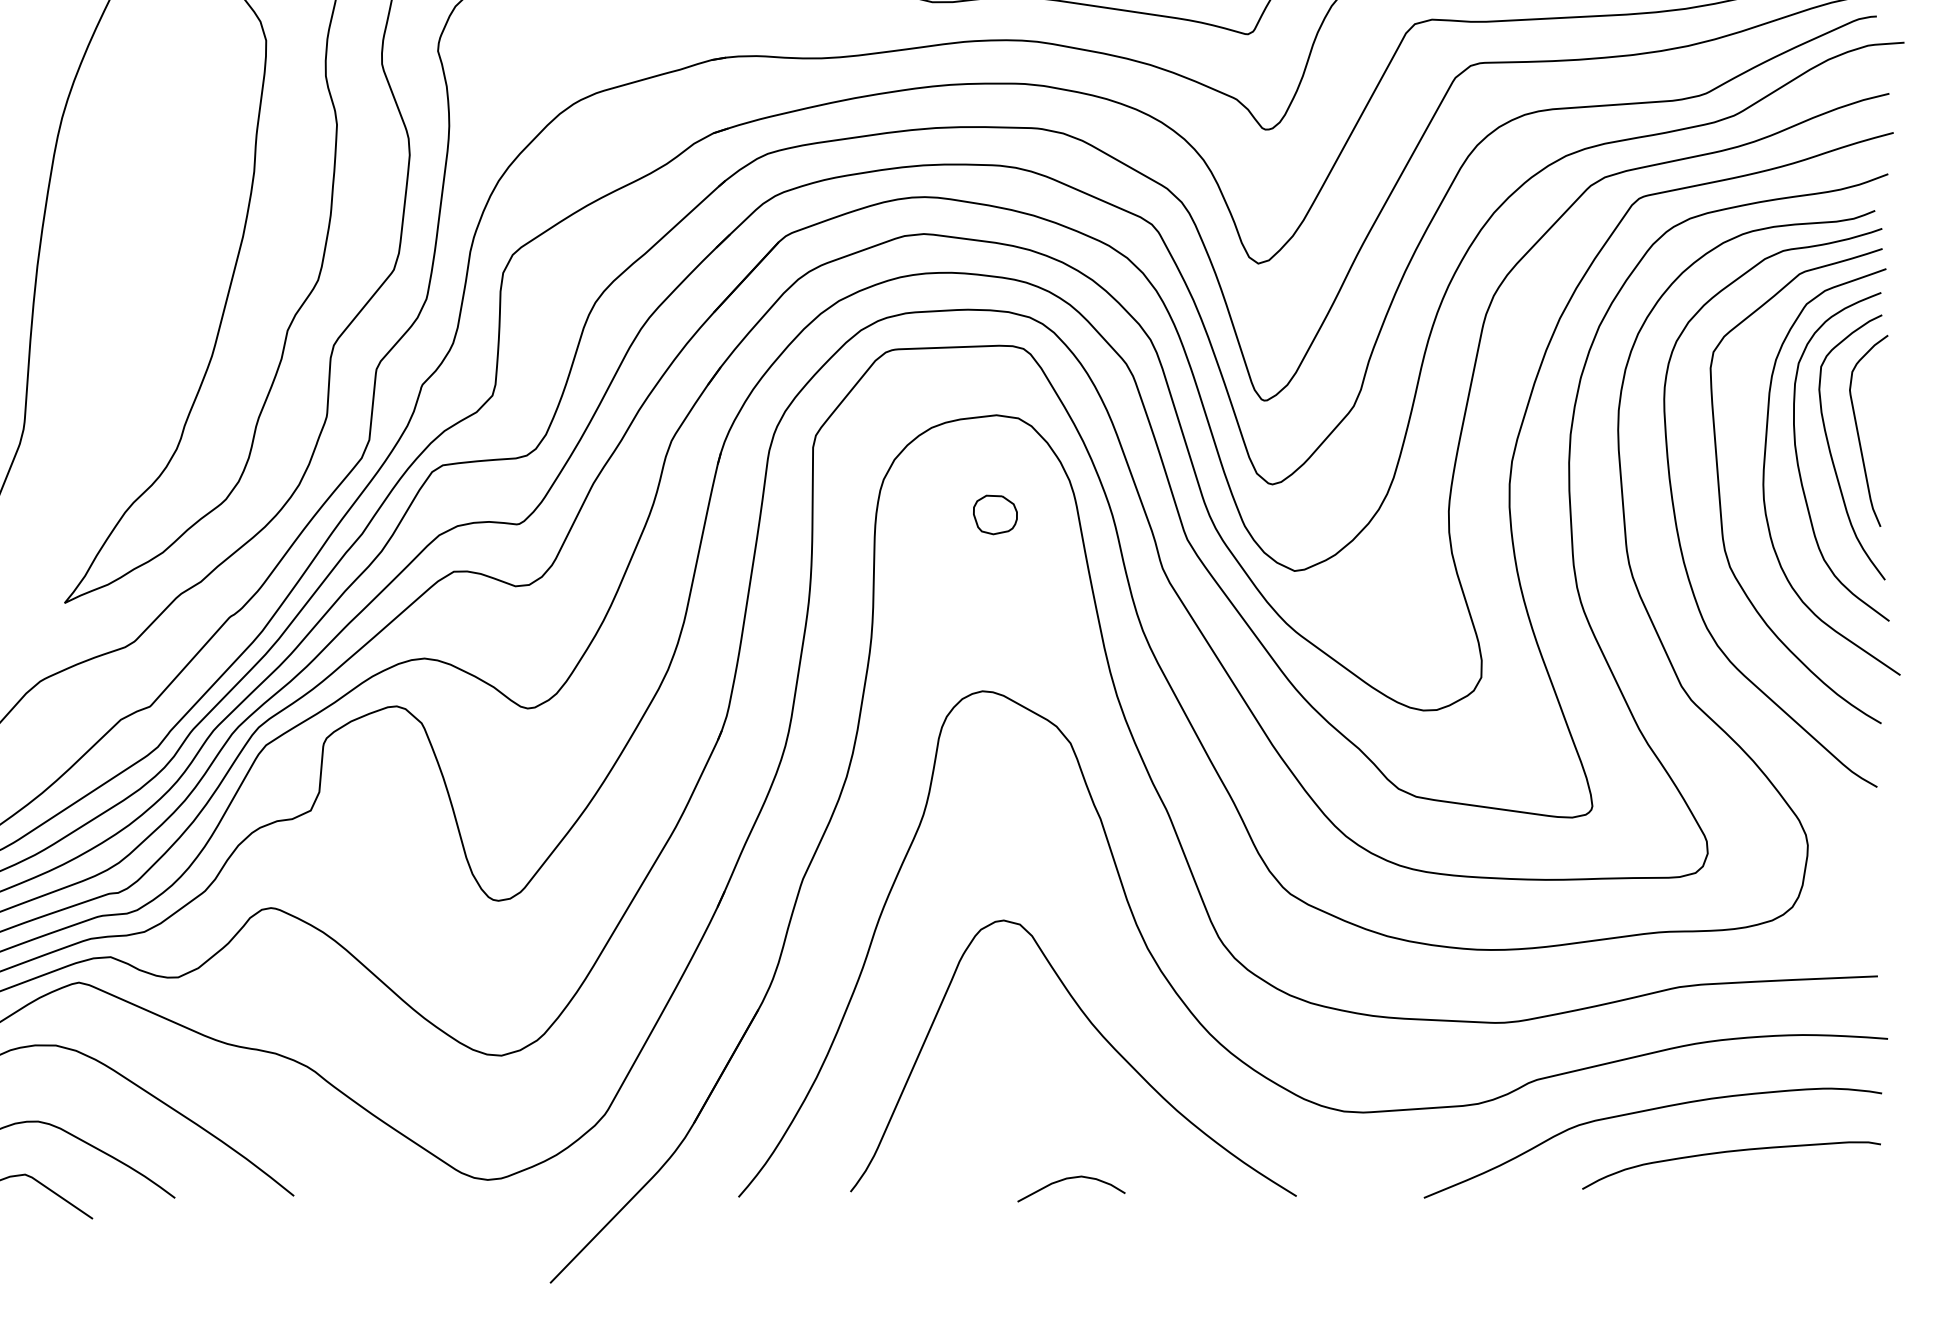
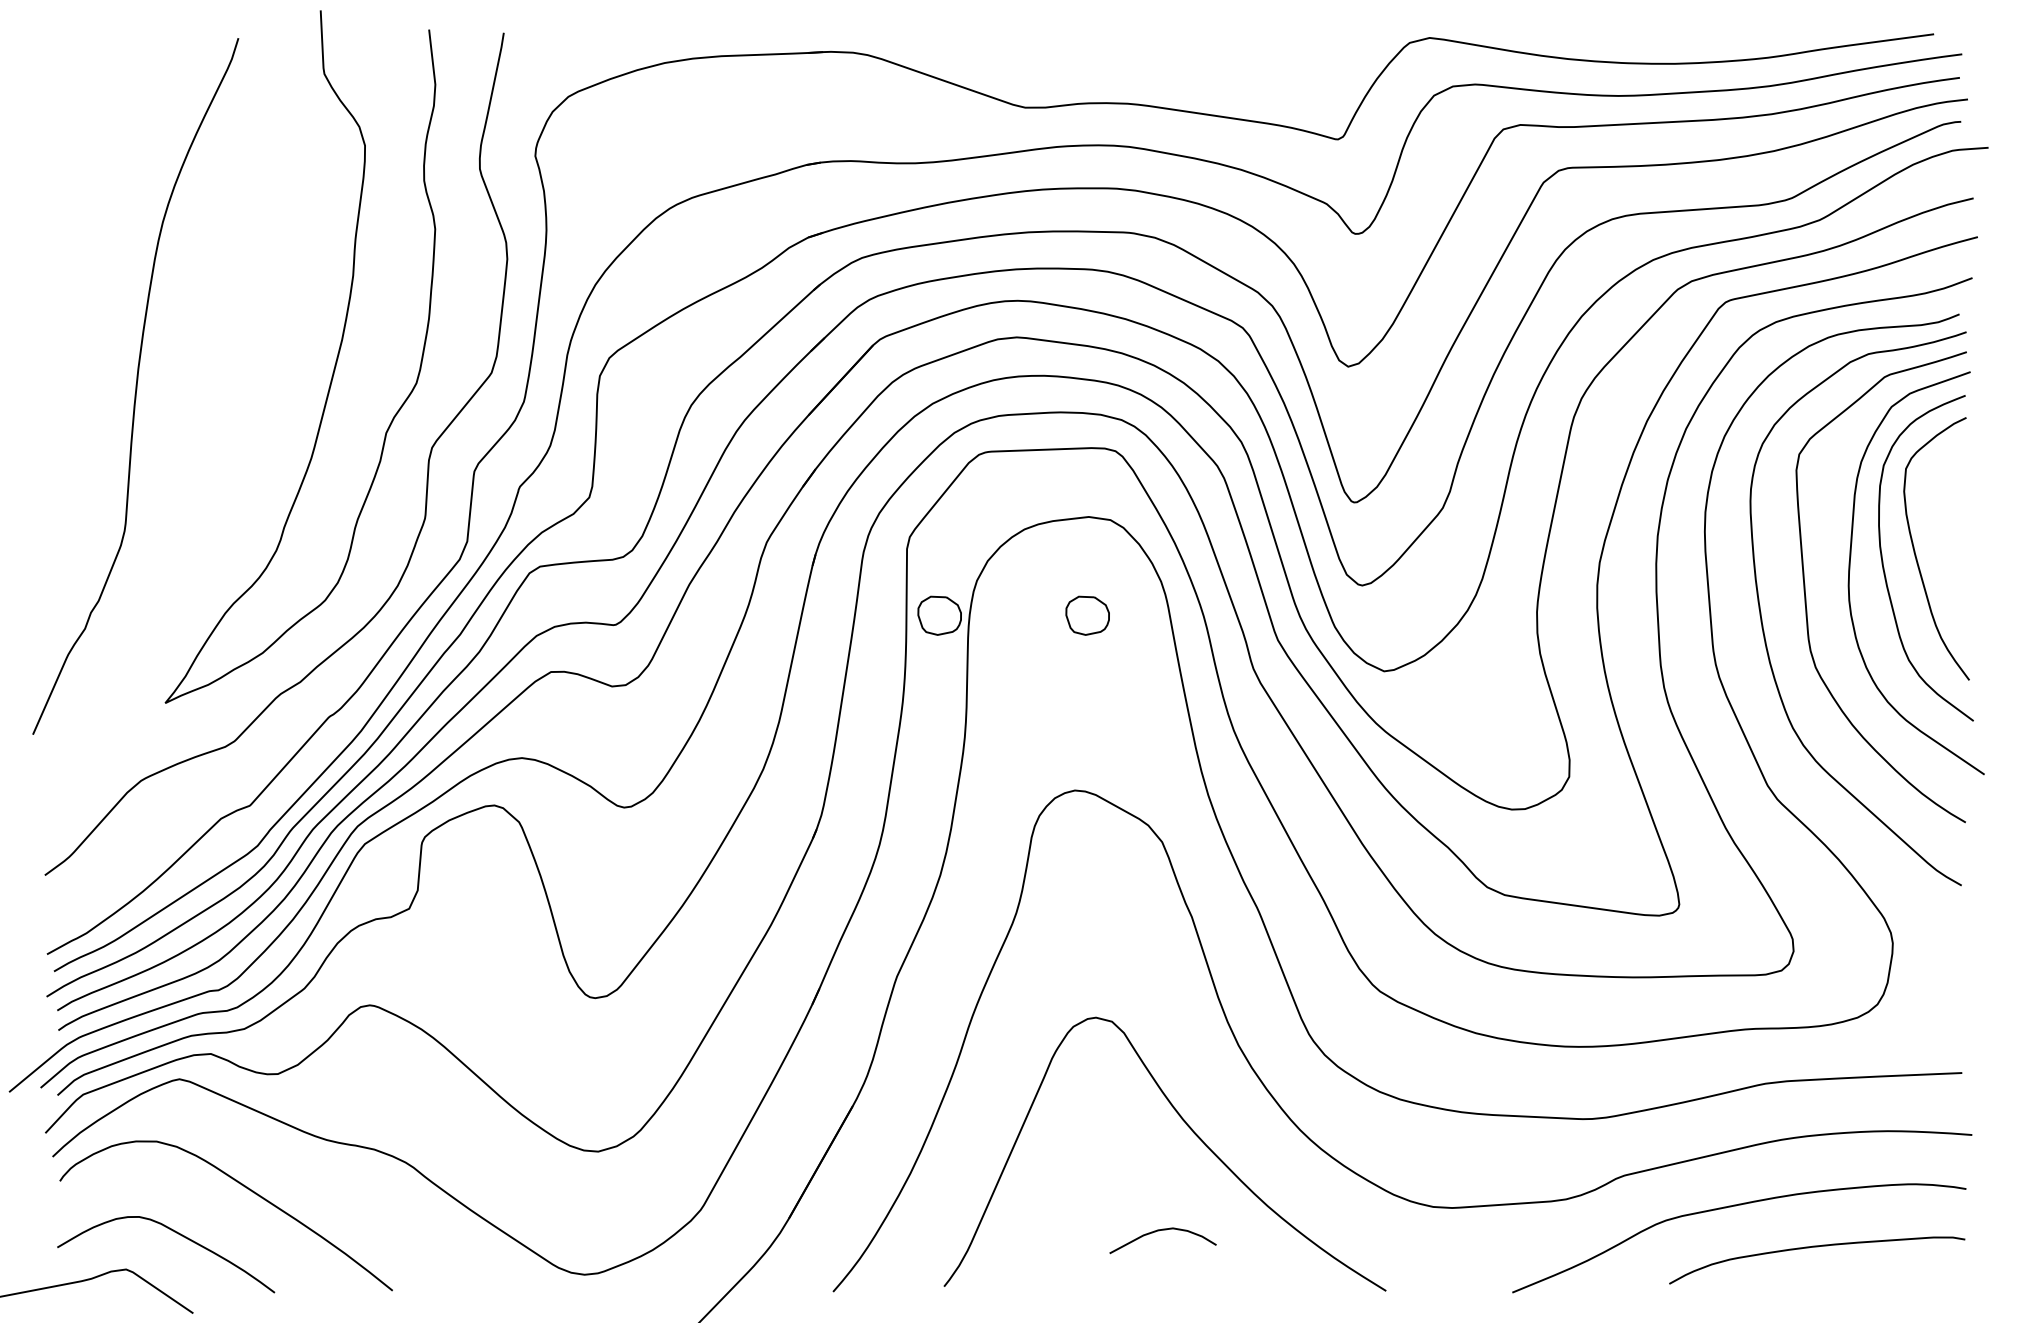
curve: (1859, 431) -> (1943, 533), removed
part: (845, 514) -> (939, 615), added
curve: (1067, 1179) -> (1159, 1231), moved

